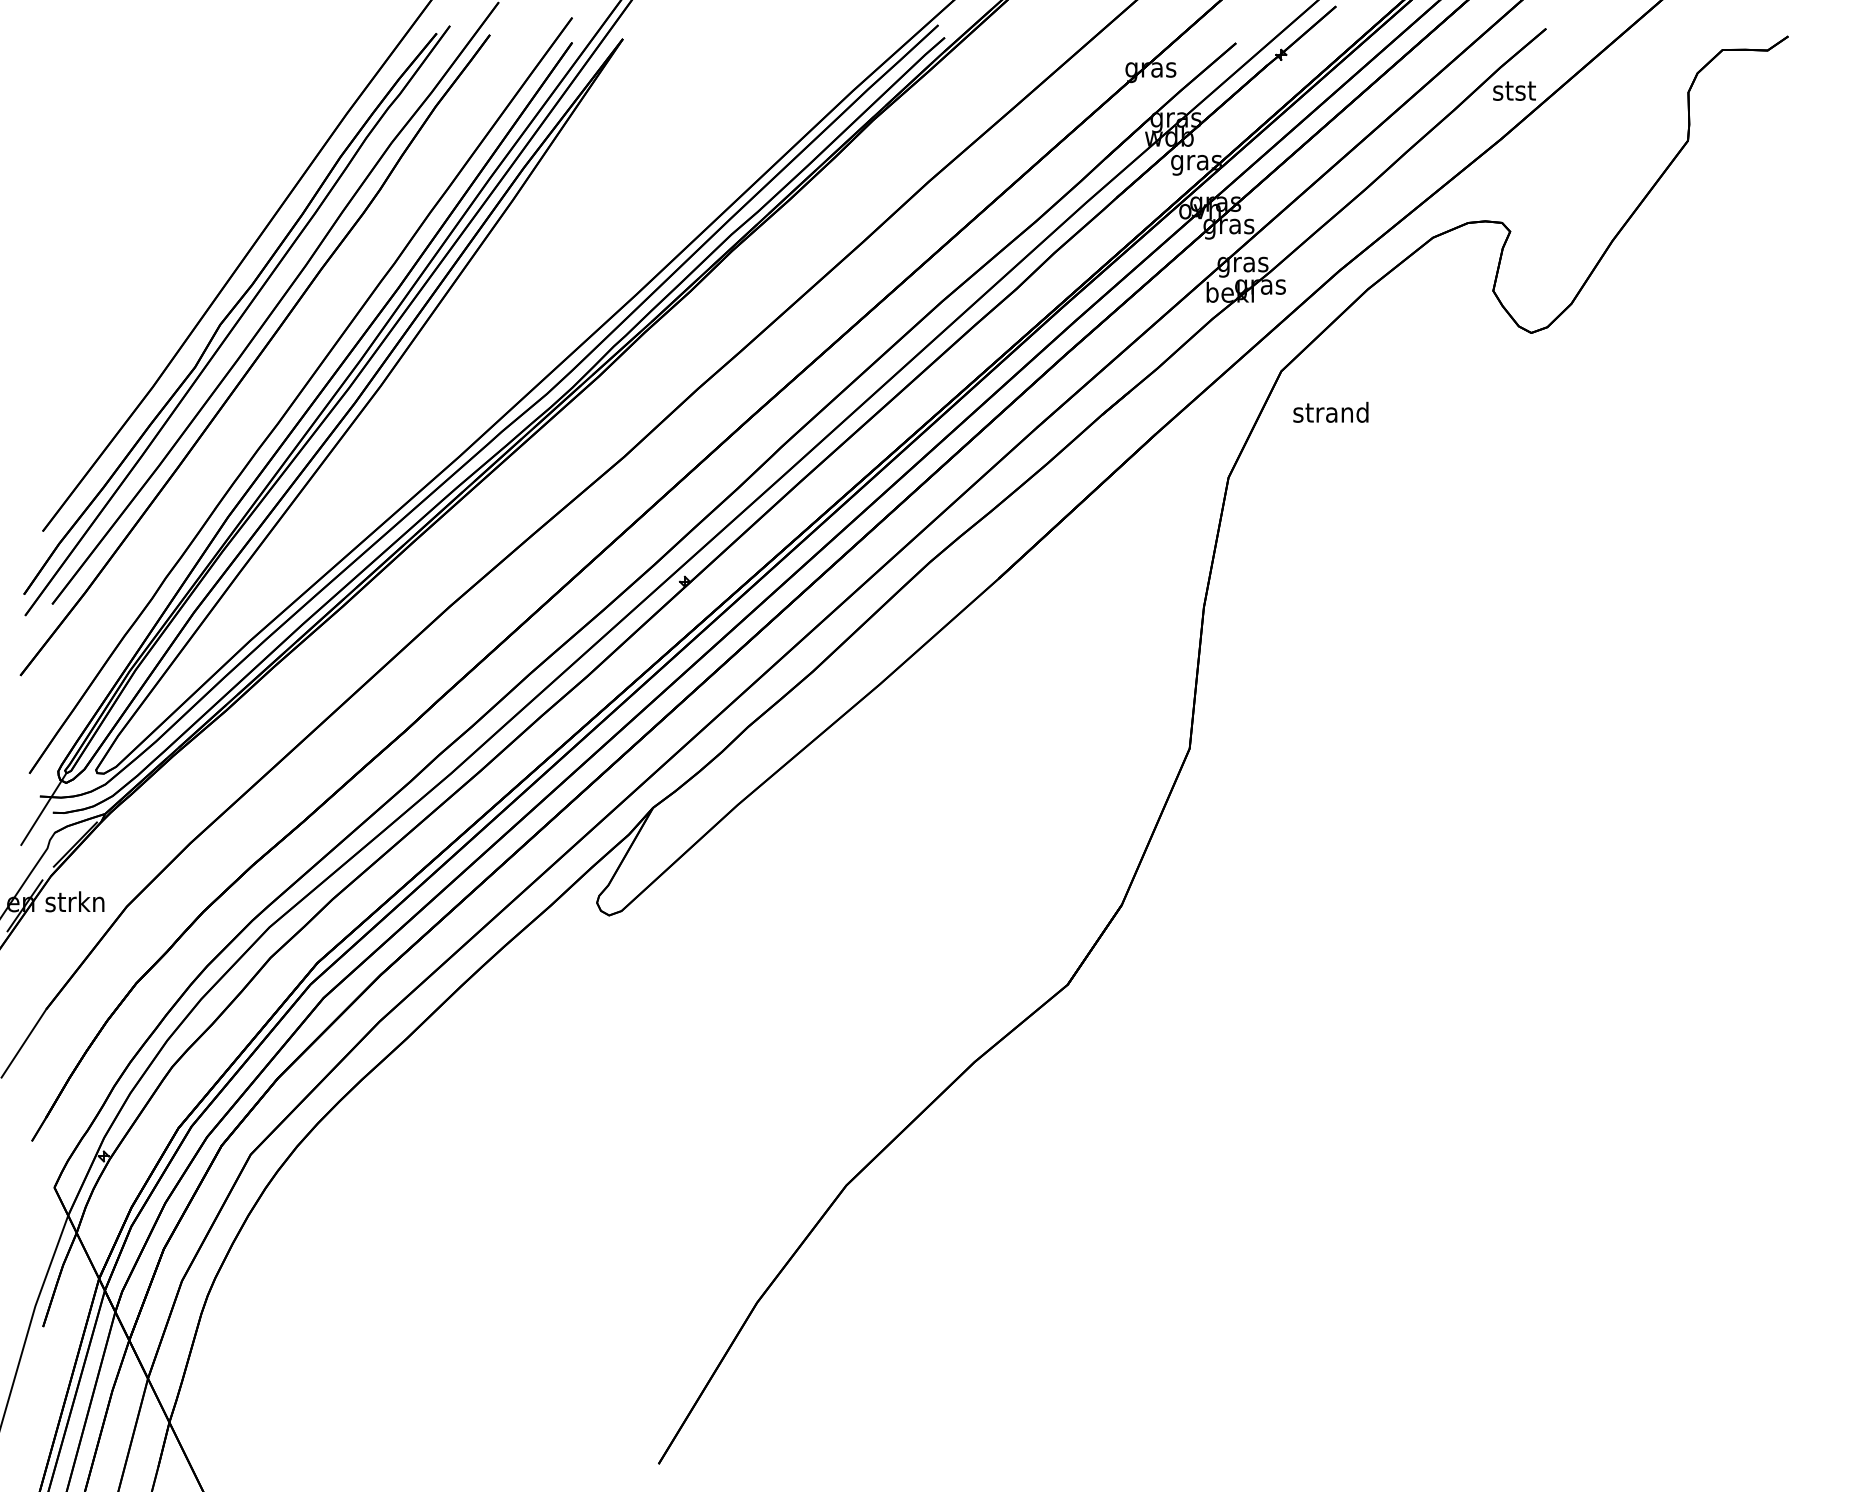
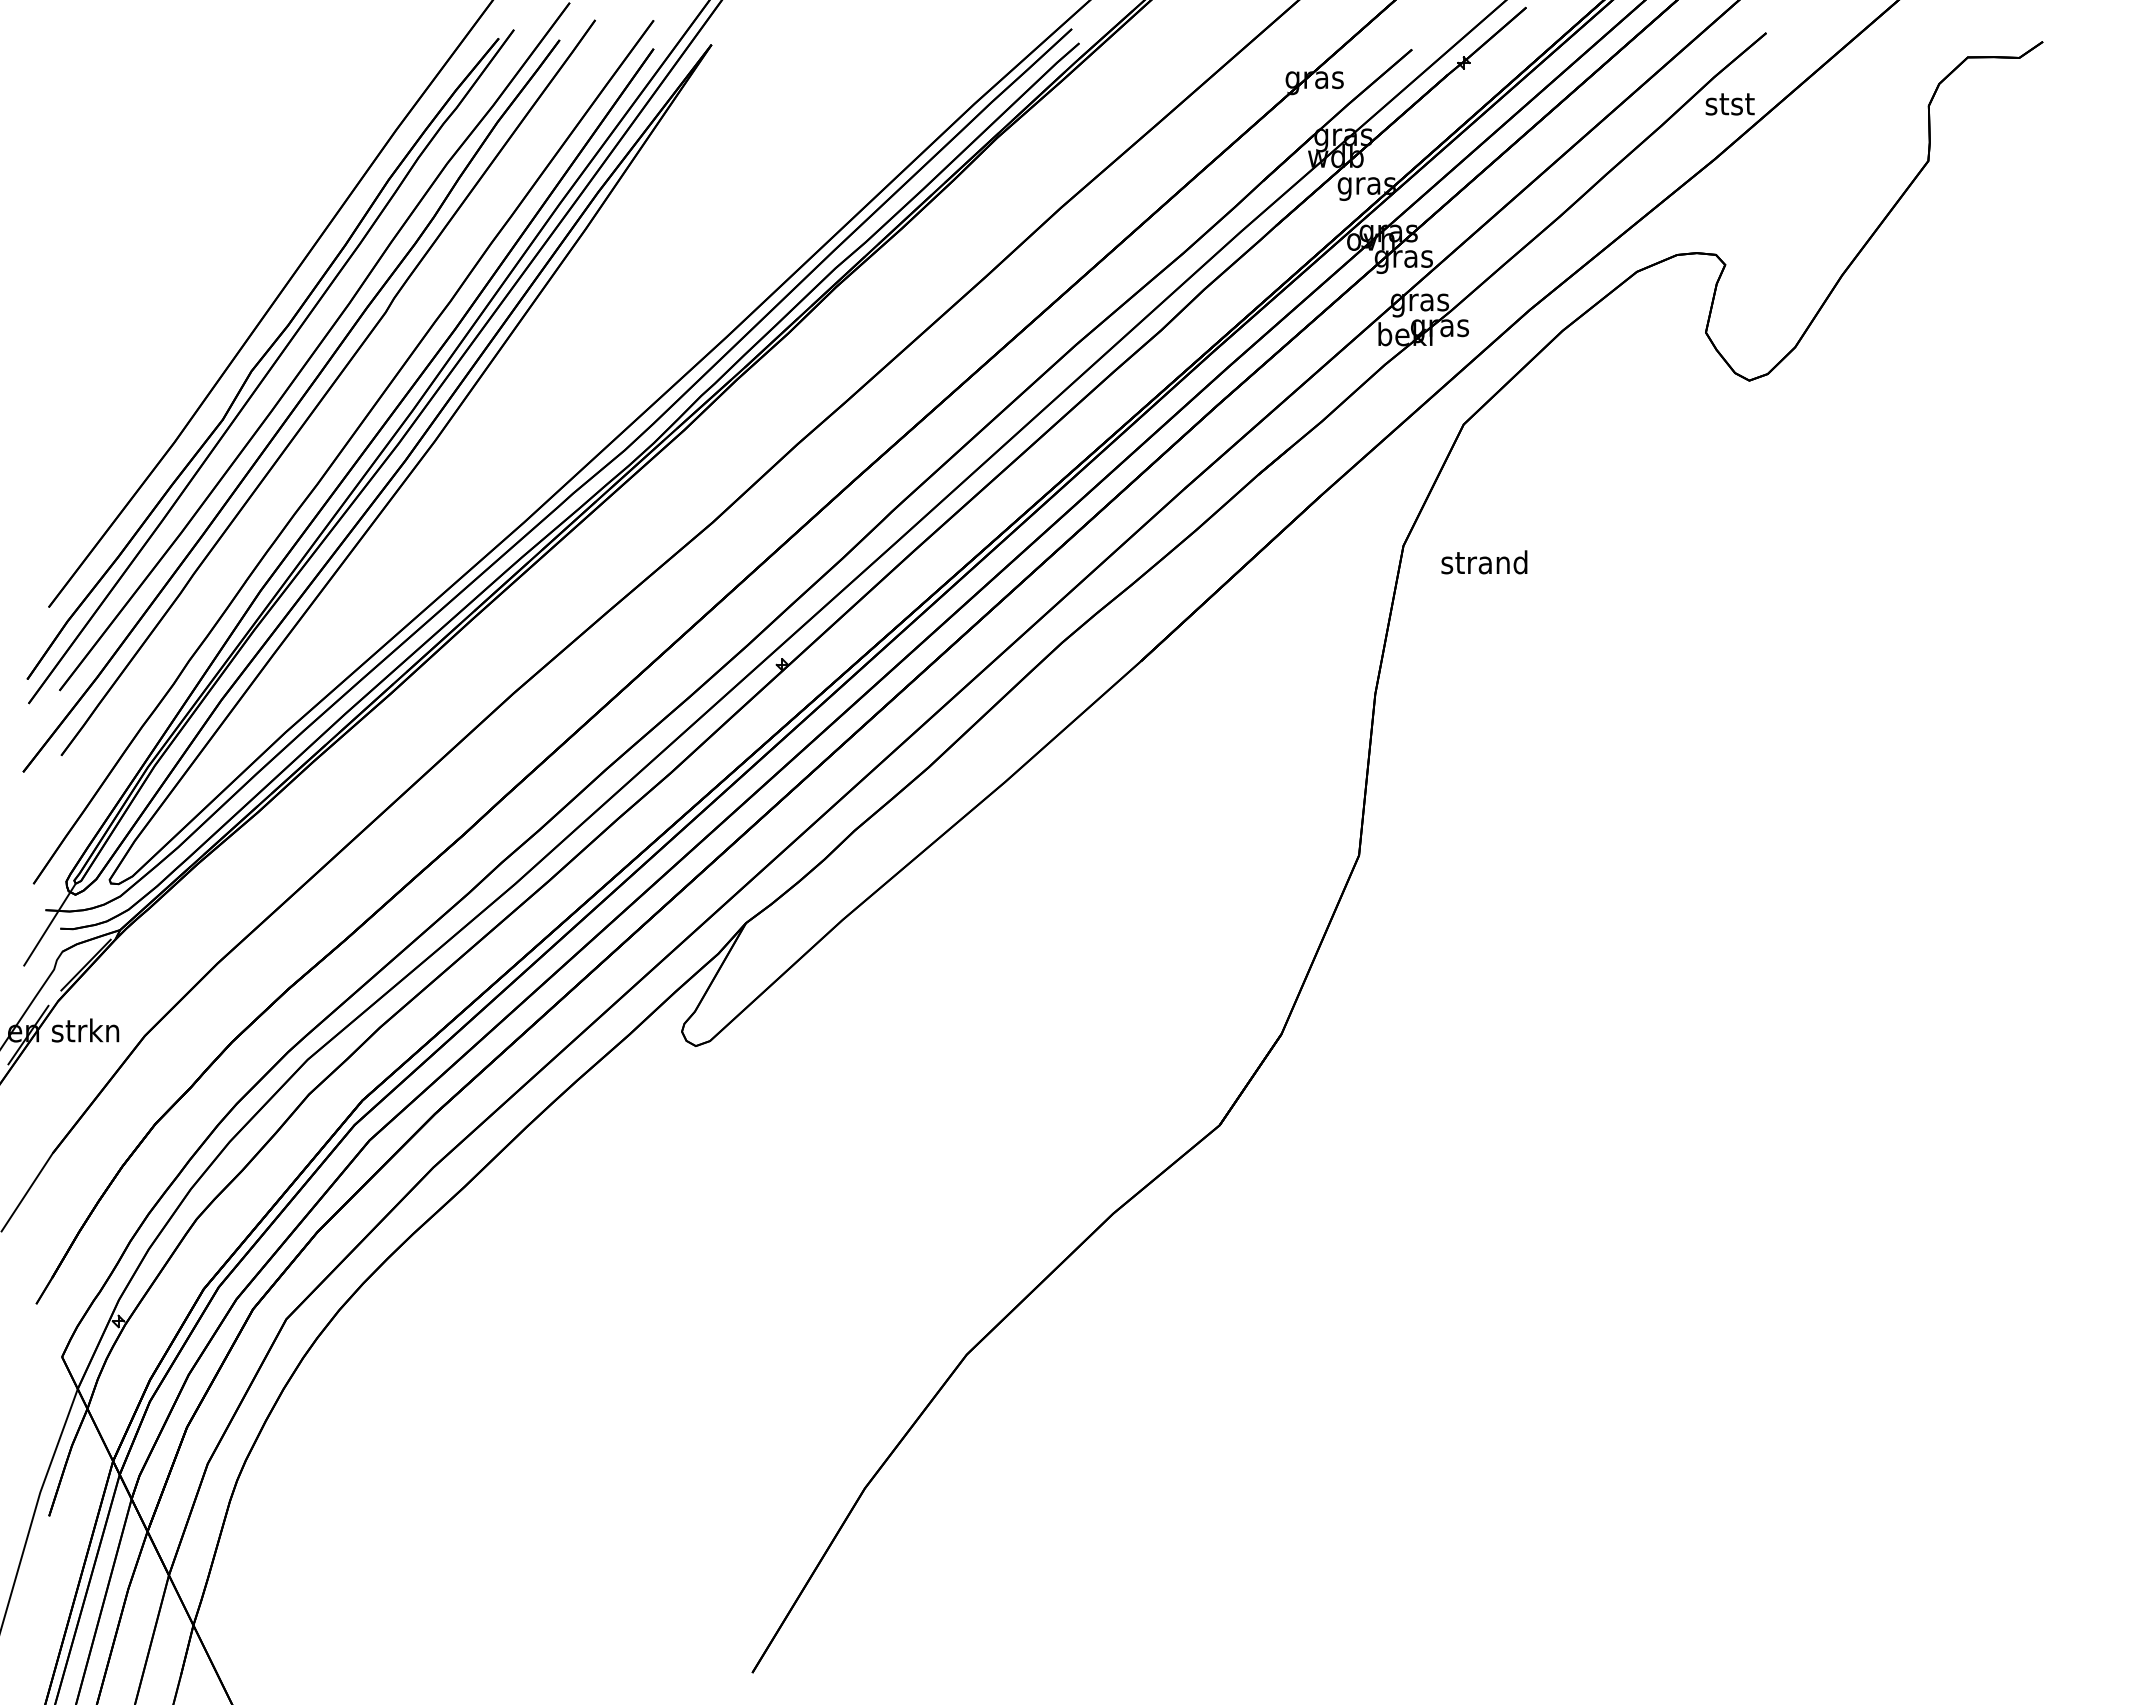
part: (286, 338) -> (327, 387), added
text: (1331, 412) -> (1484, 562), moved

